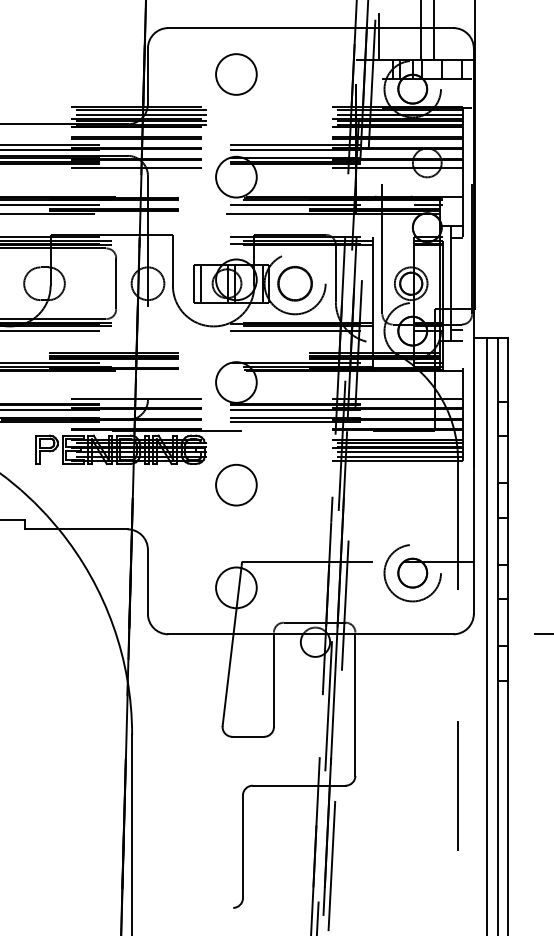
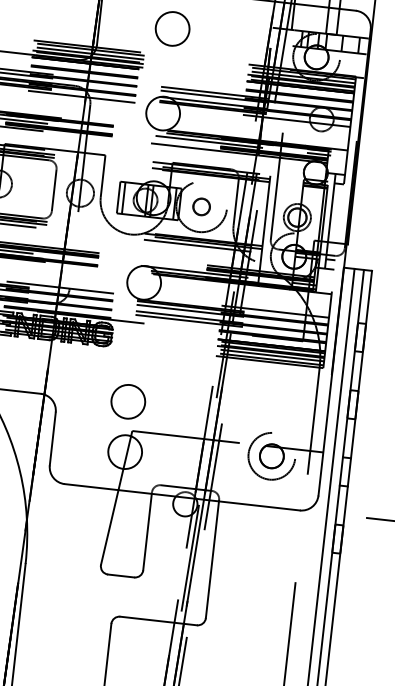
circle: (294, 283) -> (201, 206), size x0.6
circle: (236, 484) -> (128, 401), moved

